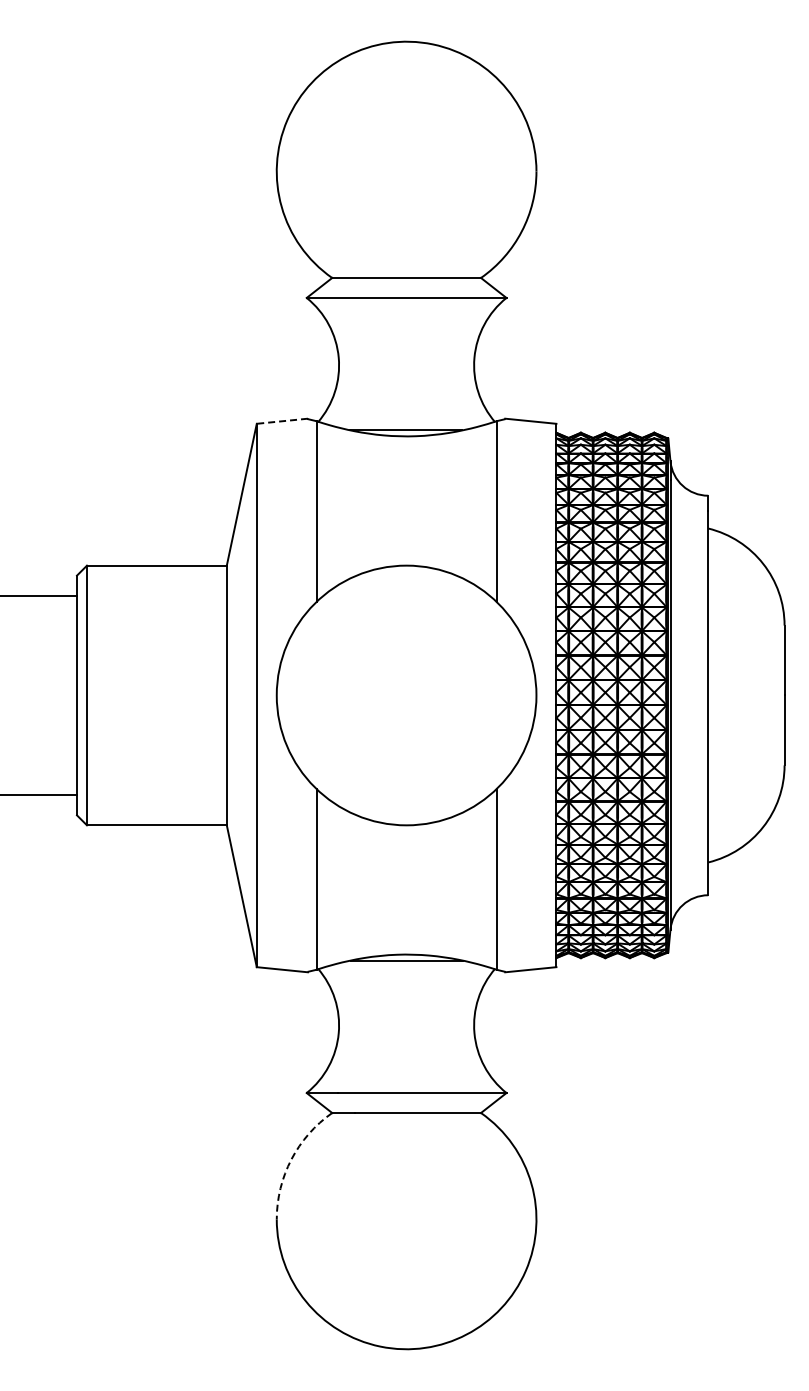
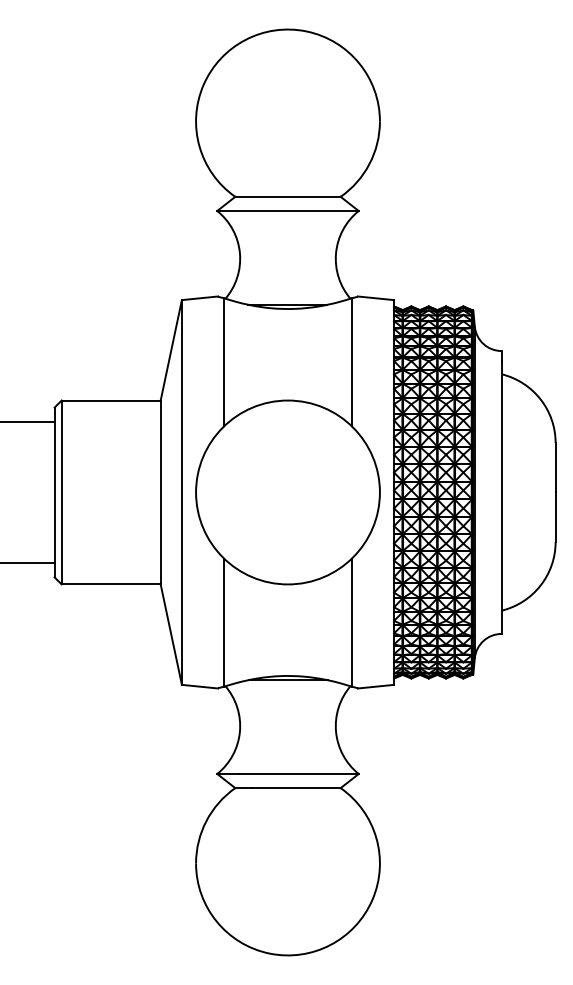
line: (282, 421) -> (200, 298), dashed -> solid
arc: (291, 1159) -> (206, 821), dashed -> solid

